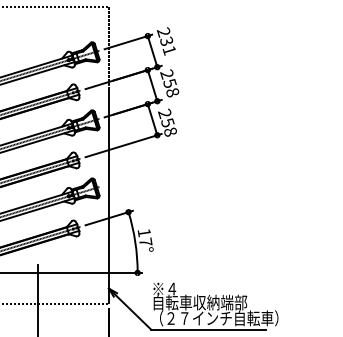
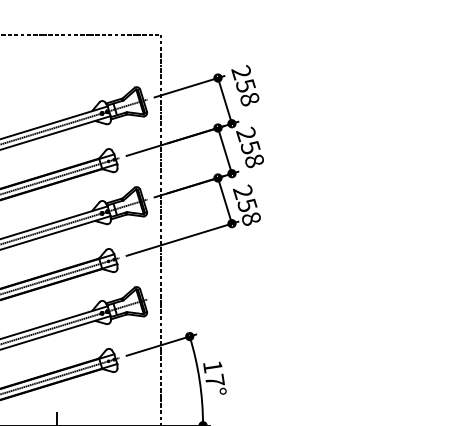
text: (168, 45) -> (248, 91), 231 -> 258

